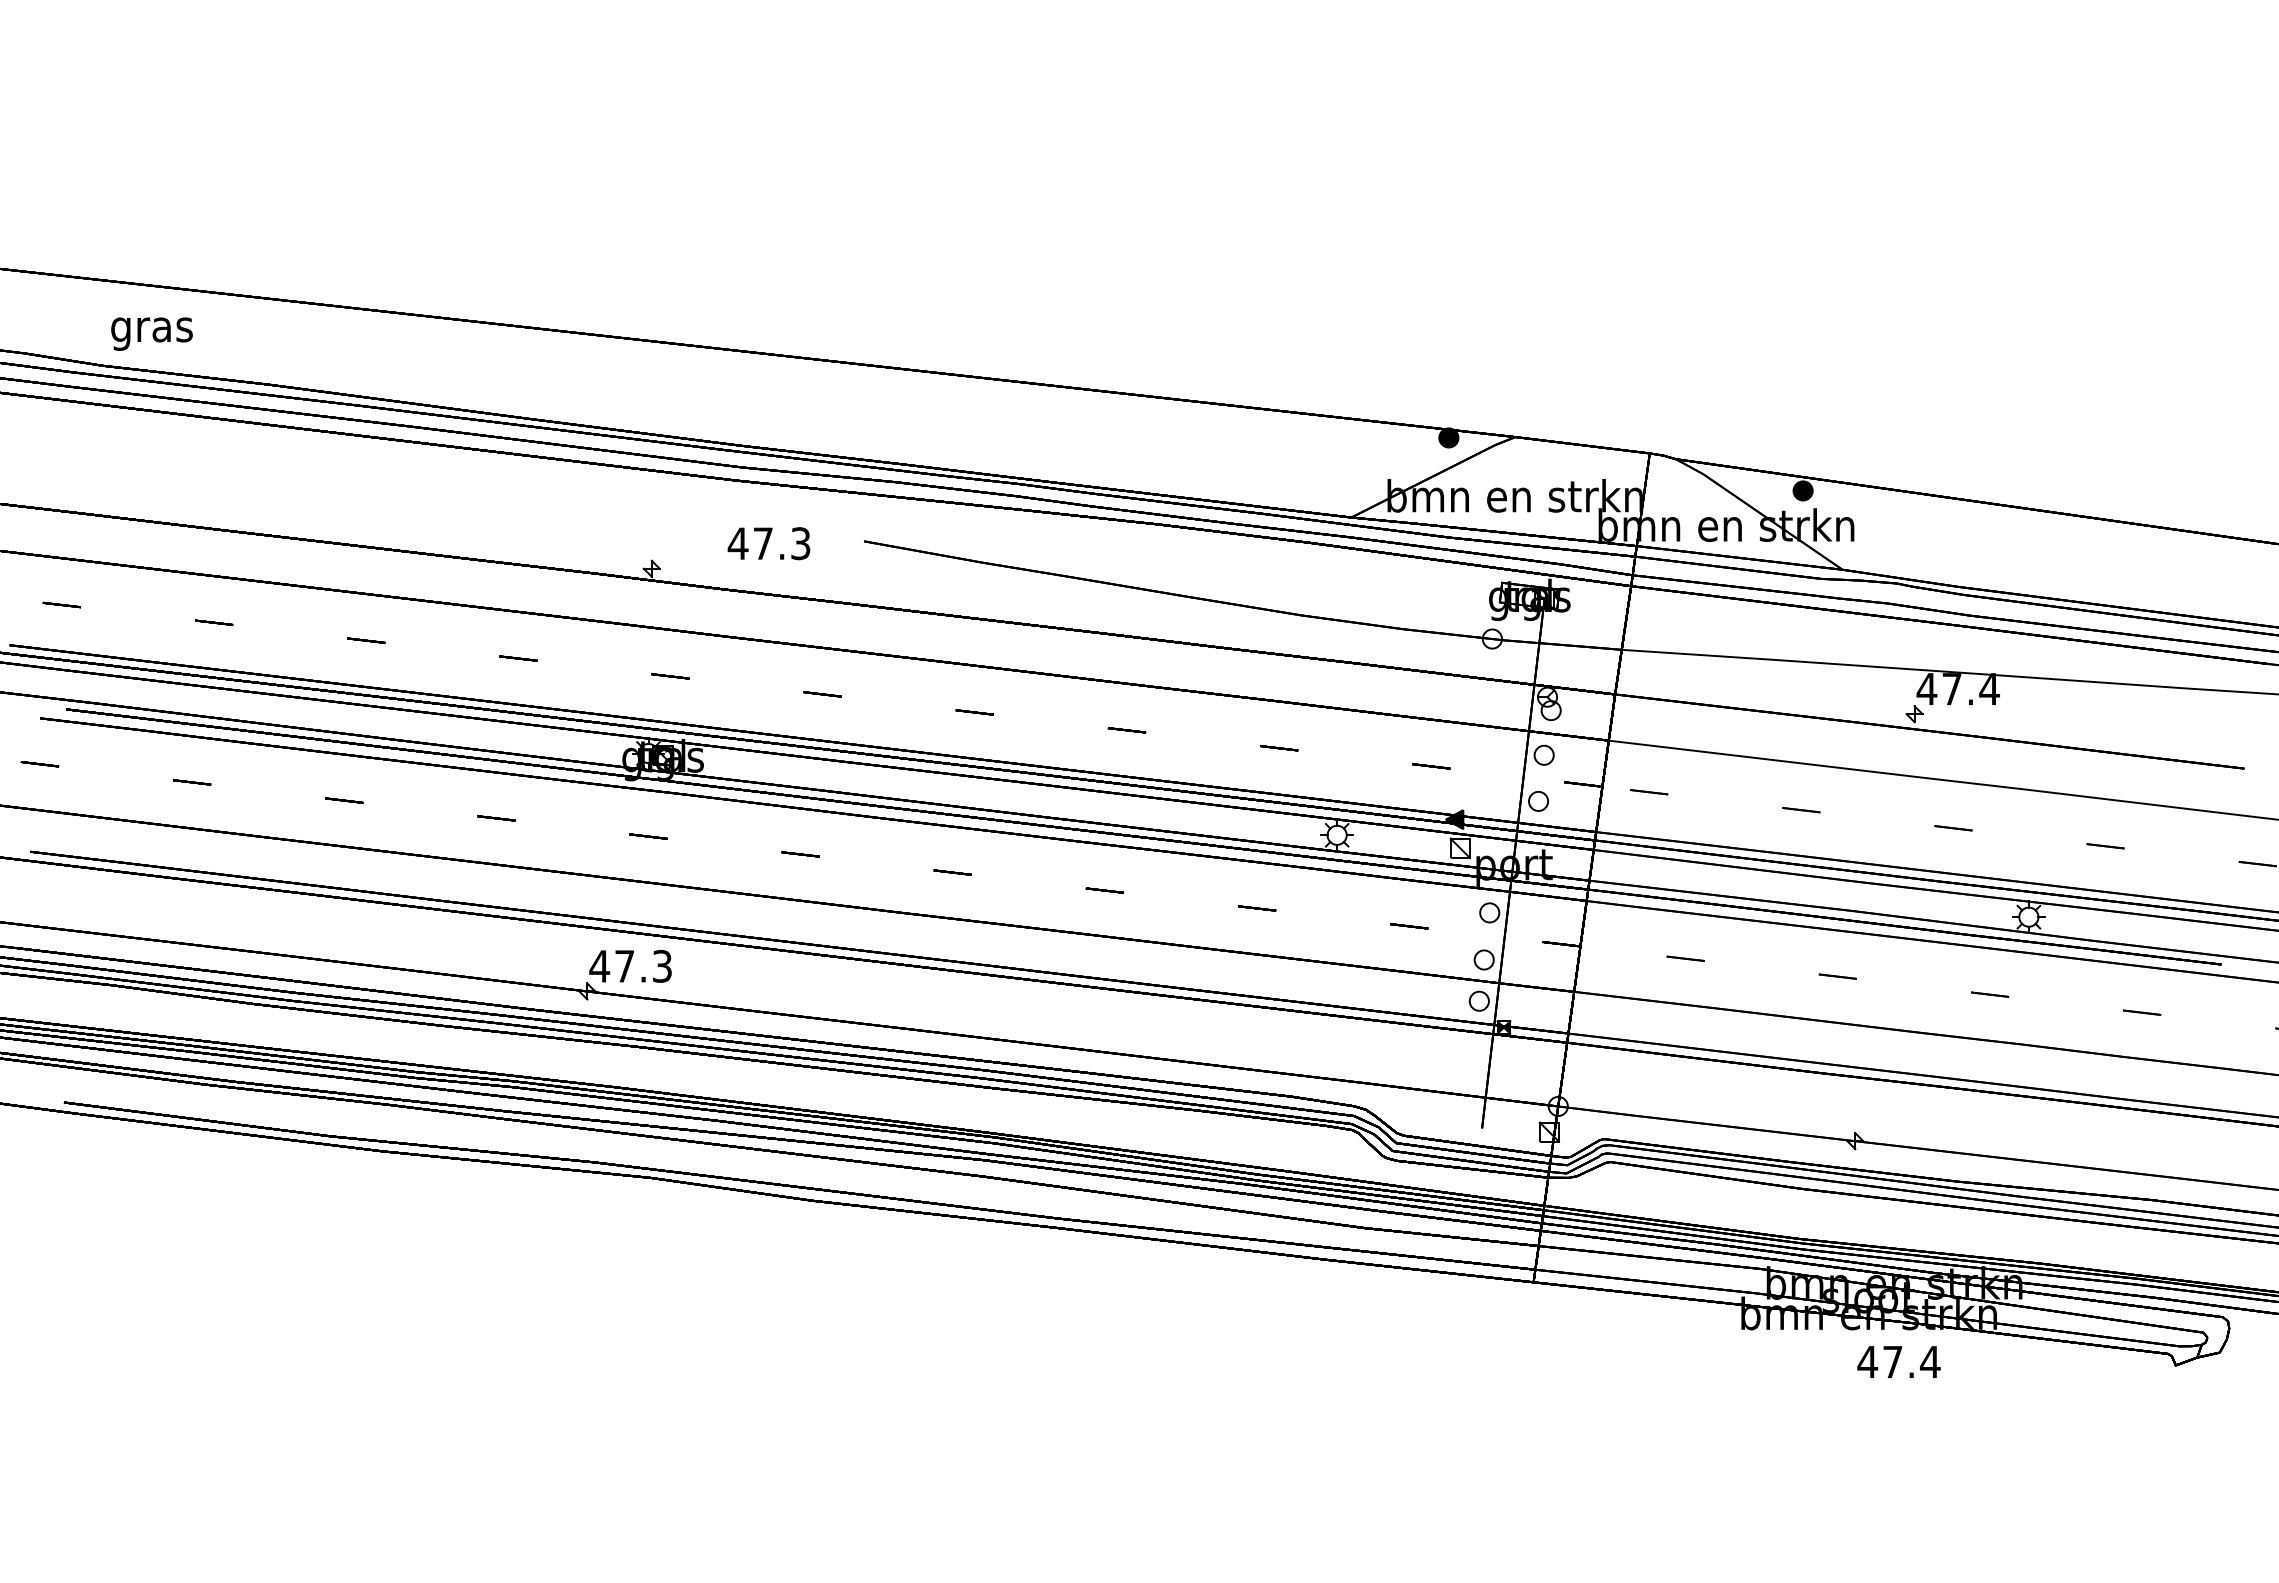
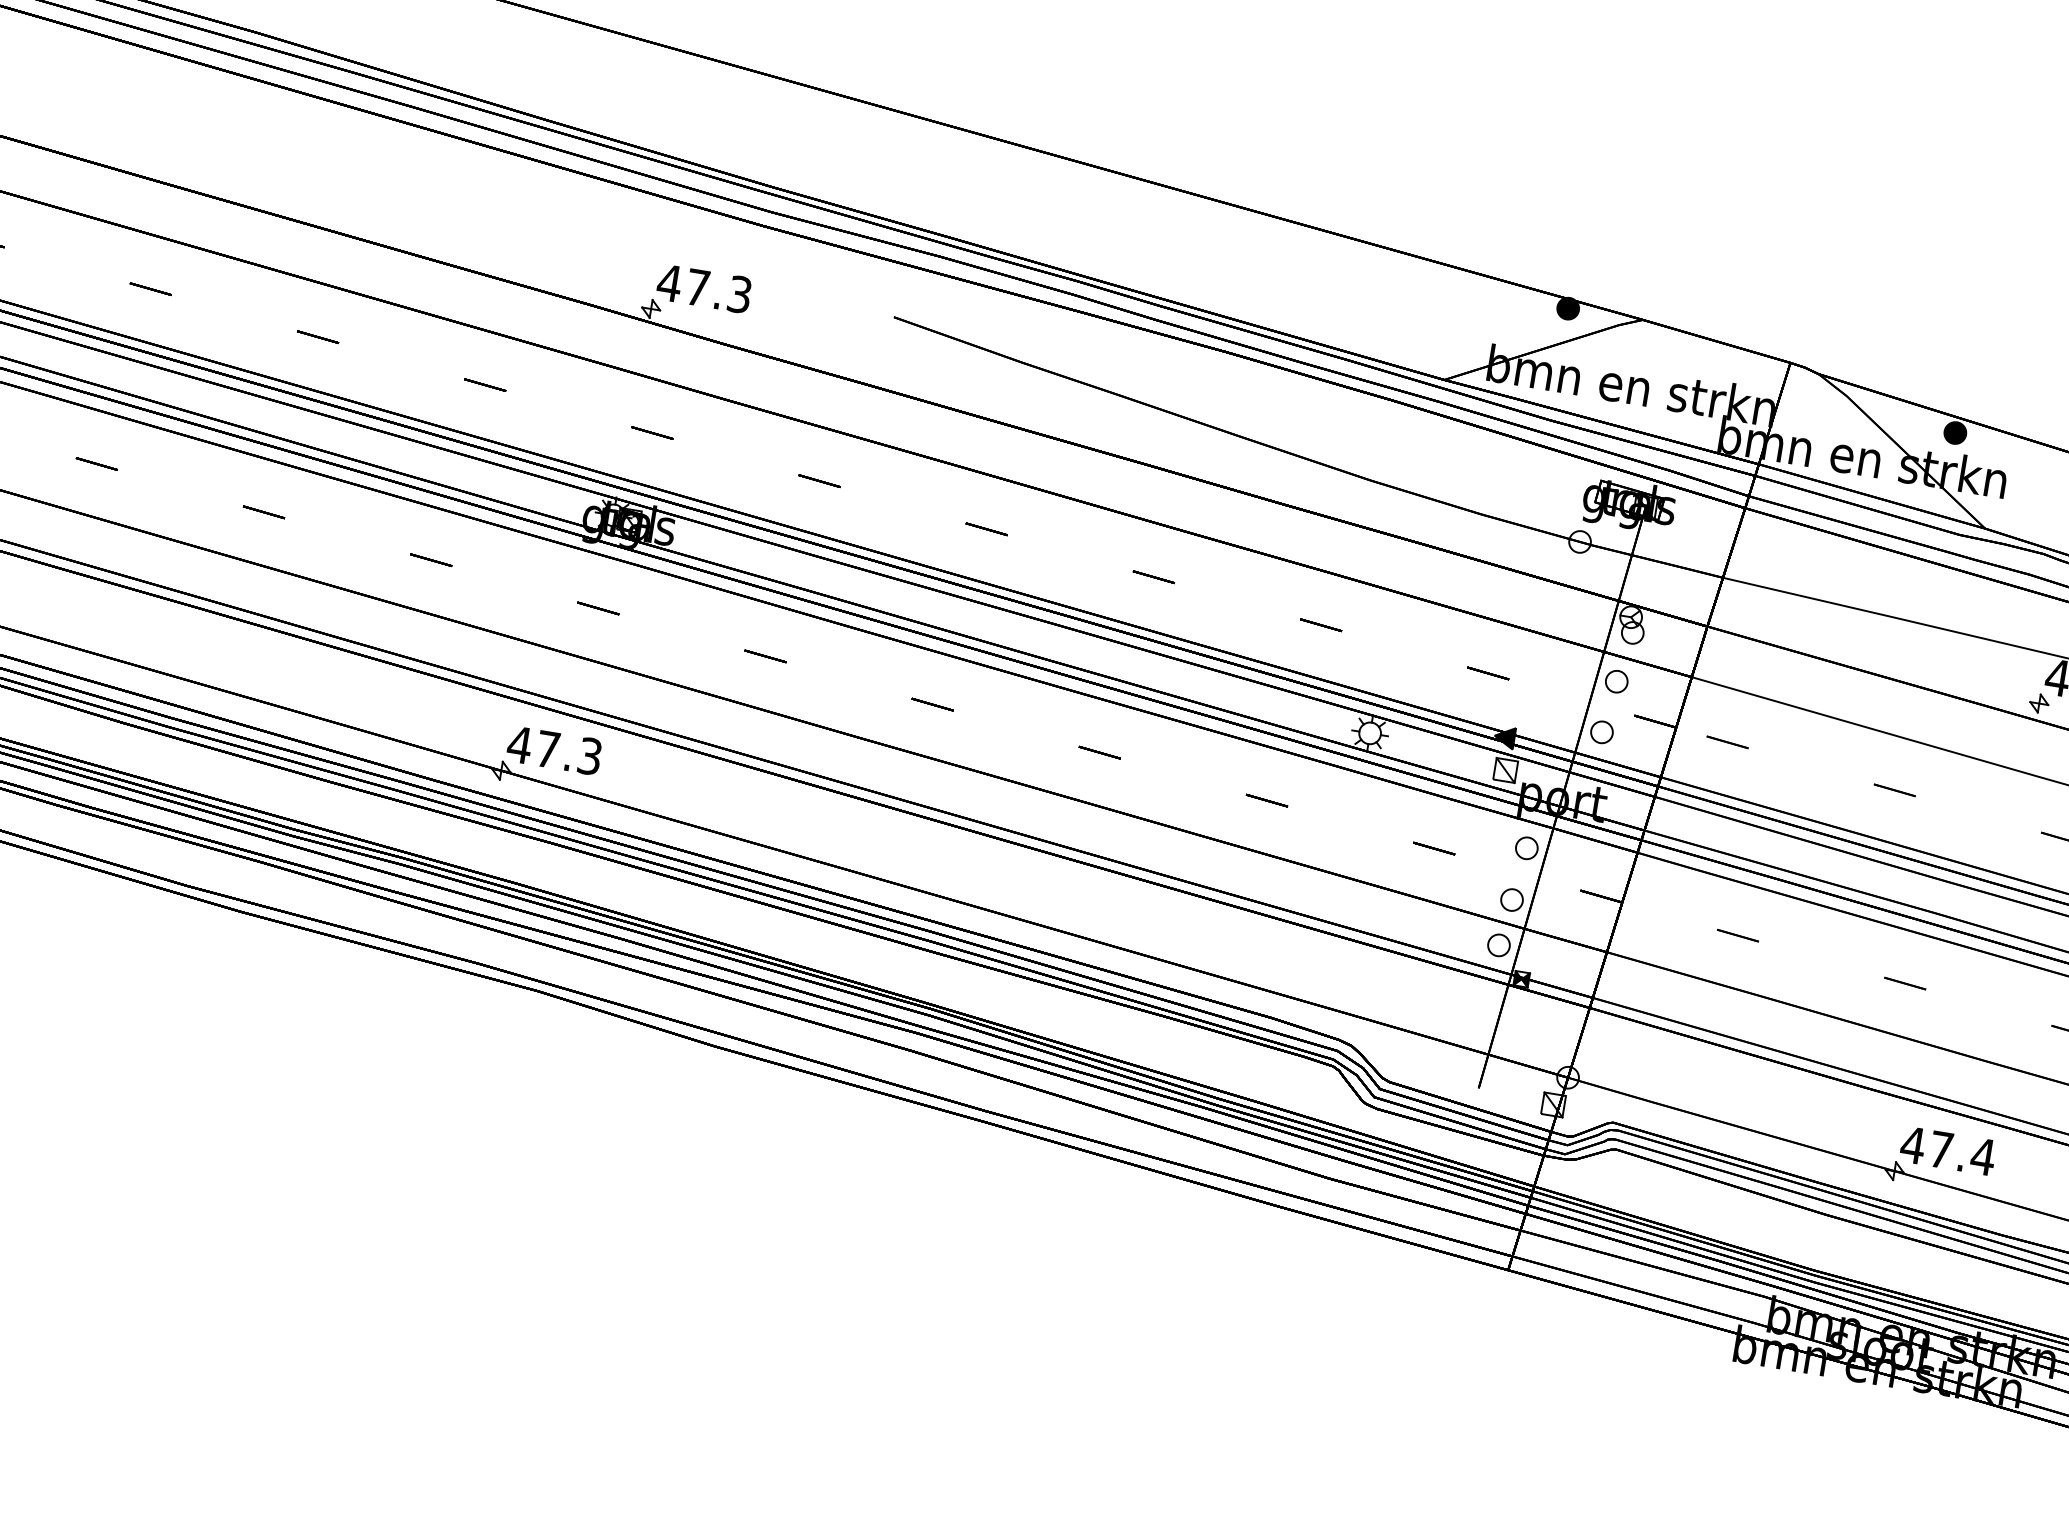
text: (768, 543) -> (703, 288), moved
text: (1898, 1361) -> (1947, 1150), moved

